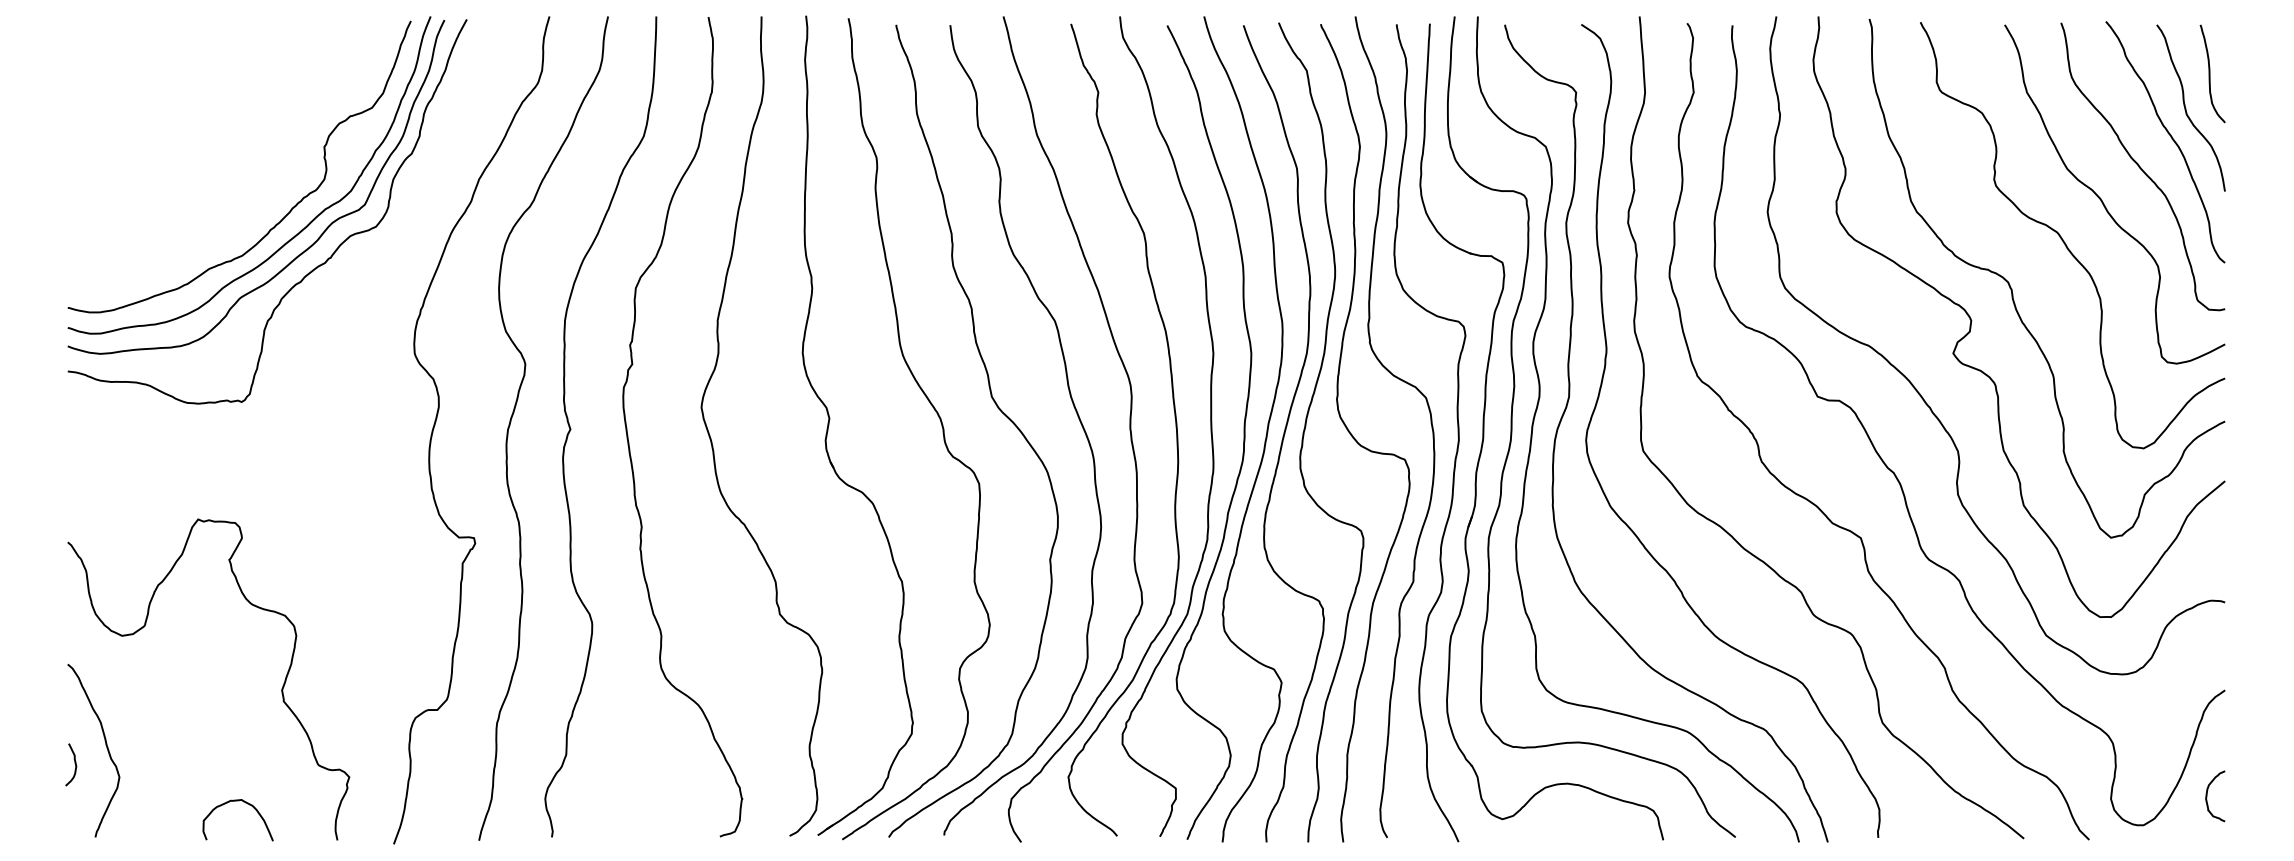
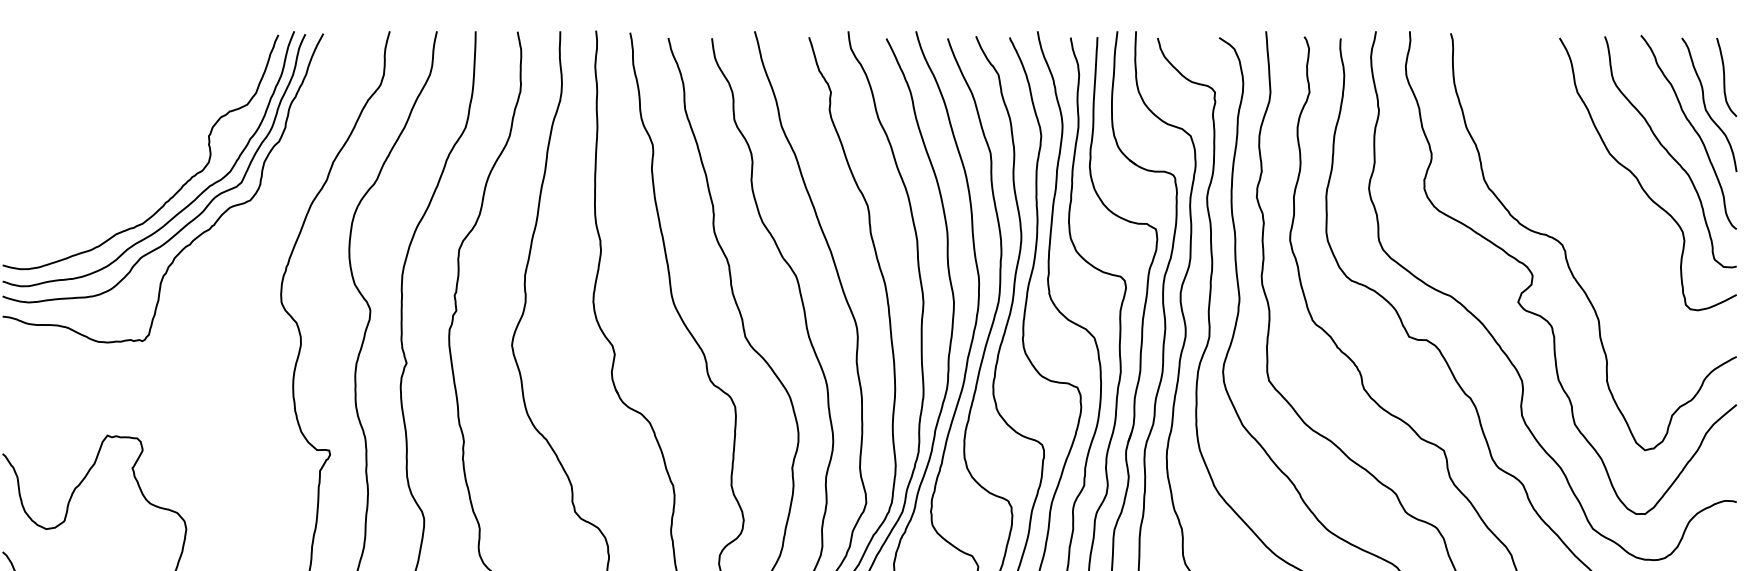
curve: (2063, 239) -> (1606, 210), removed

